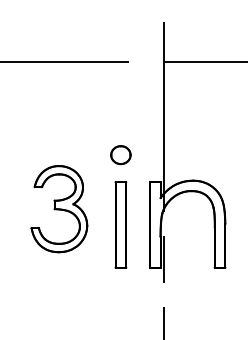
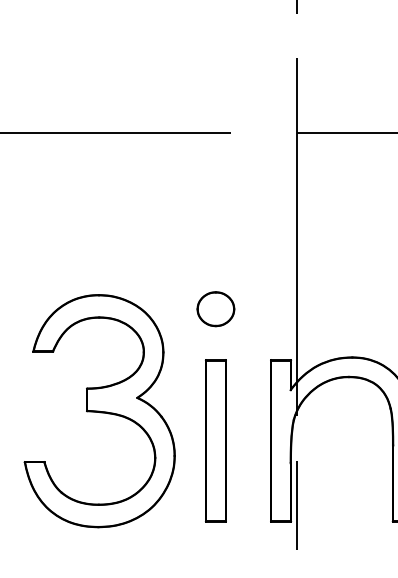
part: (59, 208) -> (100, 409), size x1.43

